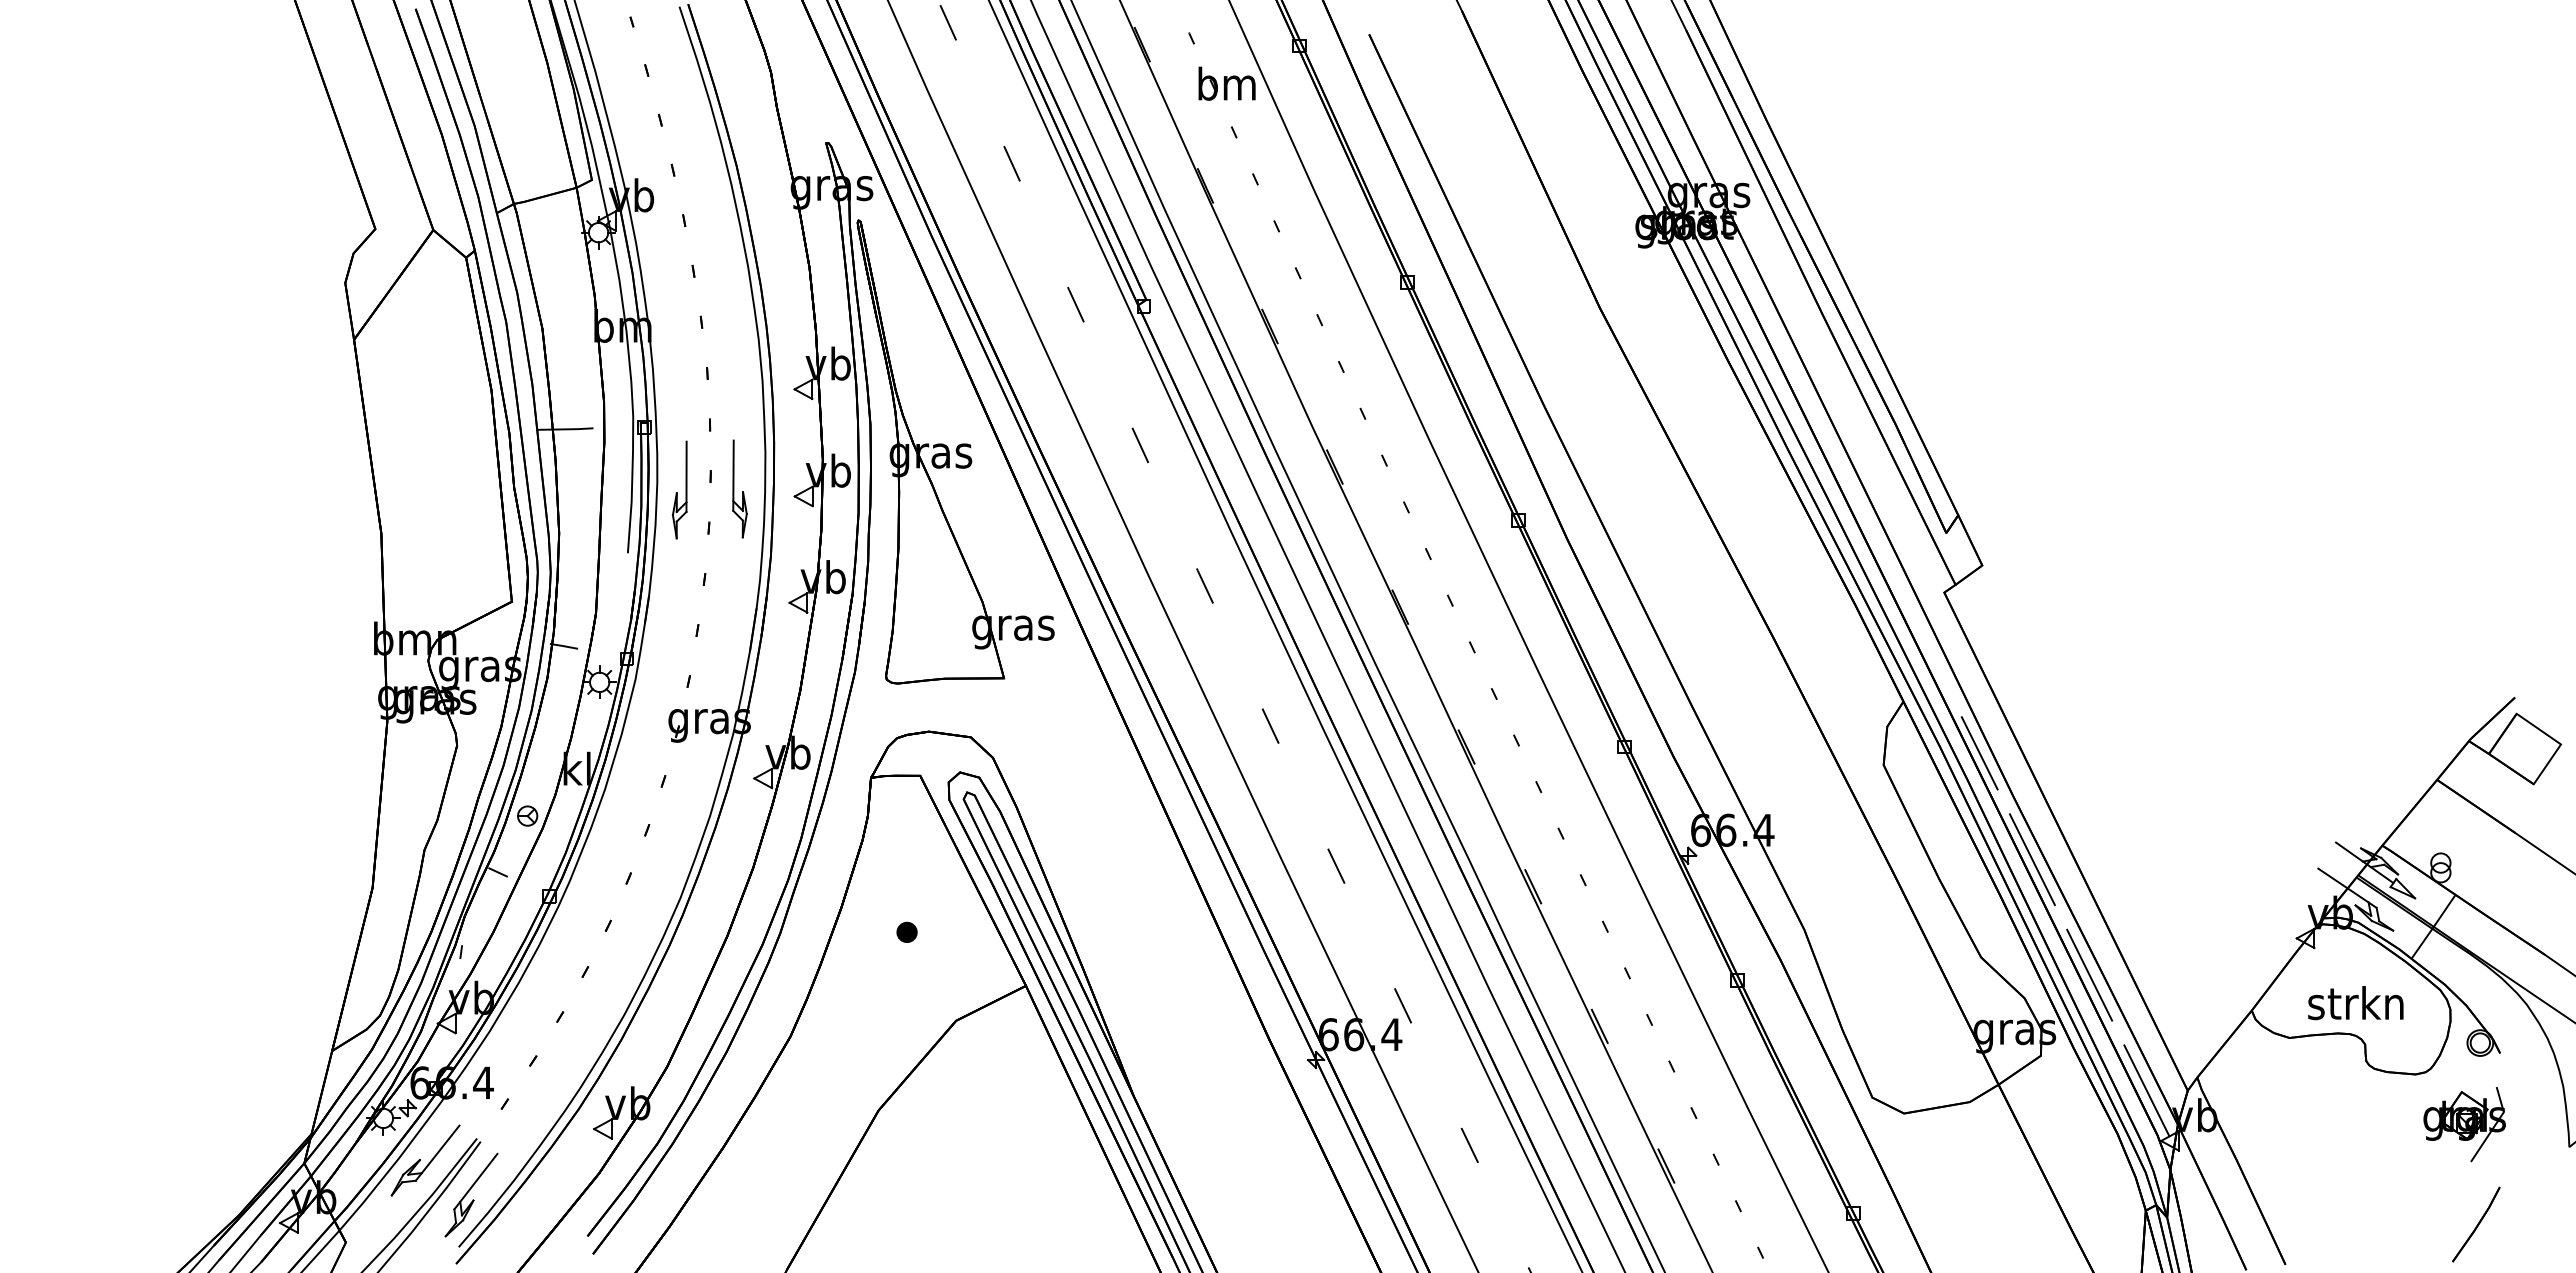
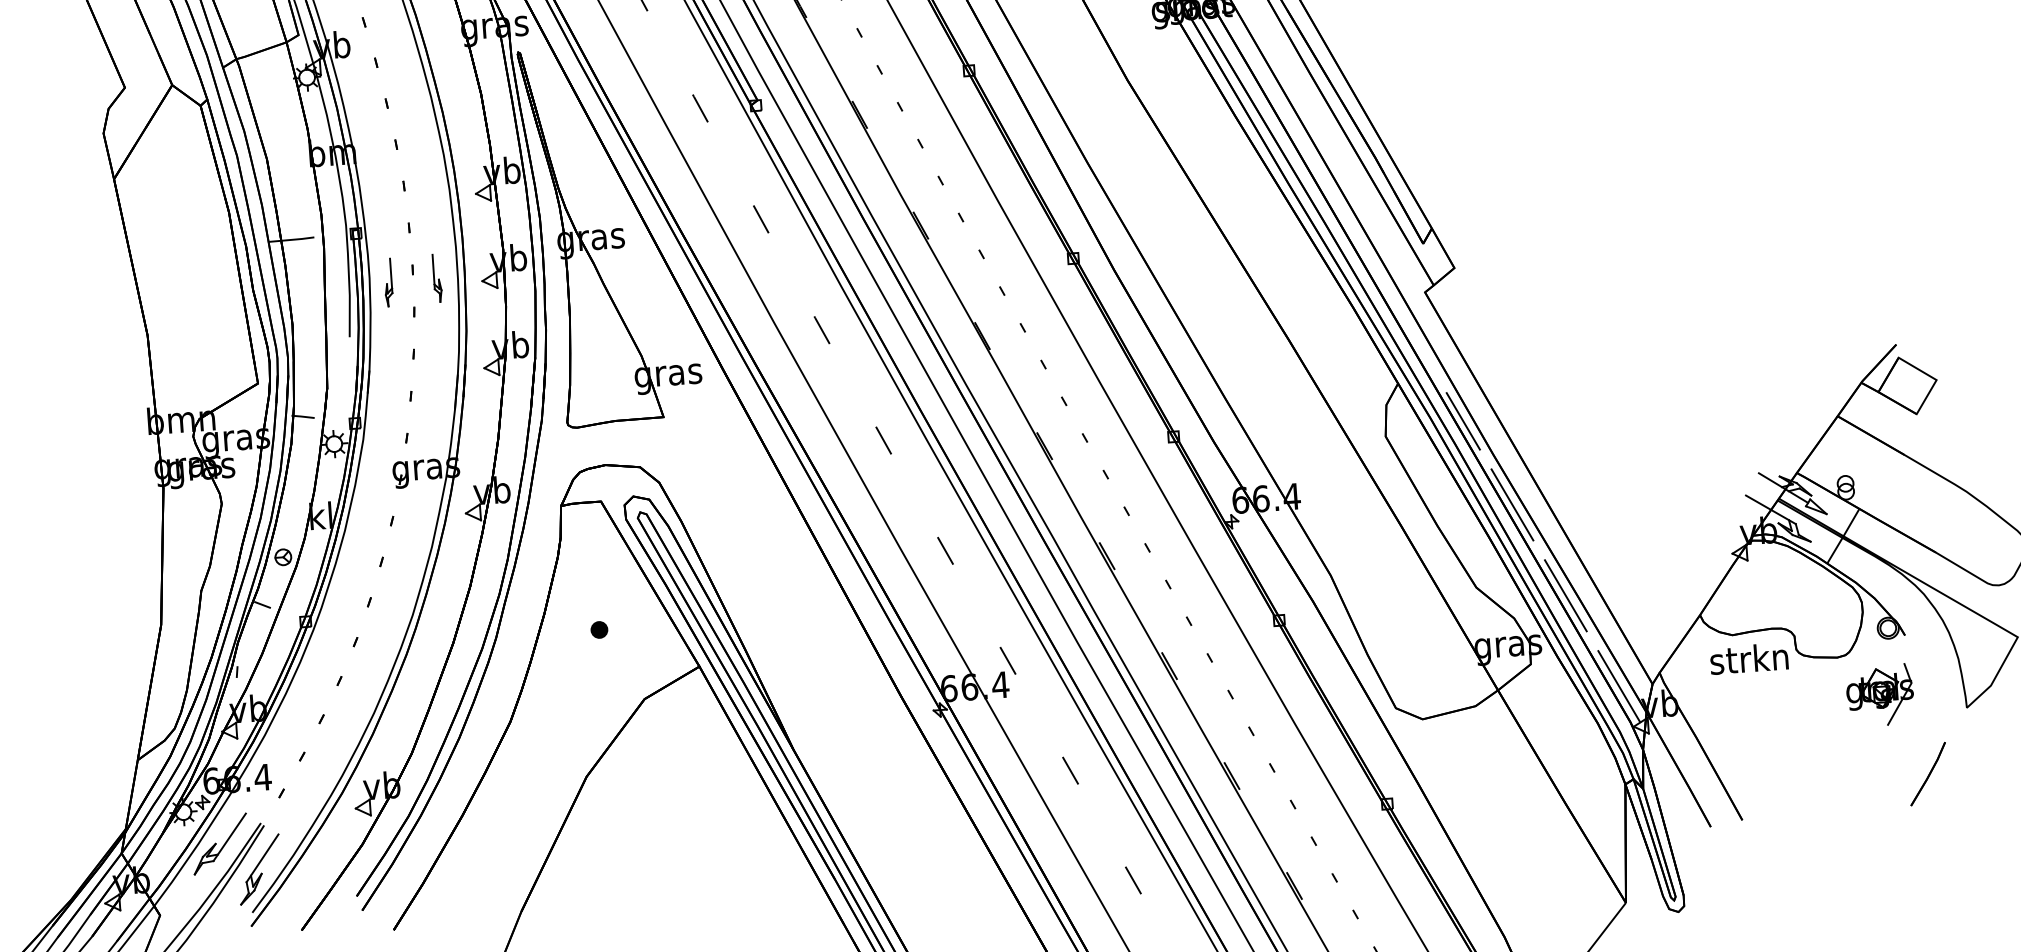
part: (739, 488) -> (436, 277), size x0.6
part: (679, 489) -> (388, 282), size x0.6
text: (2355, 1003) -> (1748, 659), moved
part: (2476, 1224) -> (1928, 774), moved

